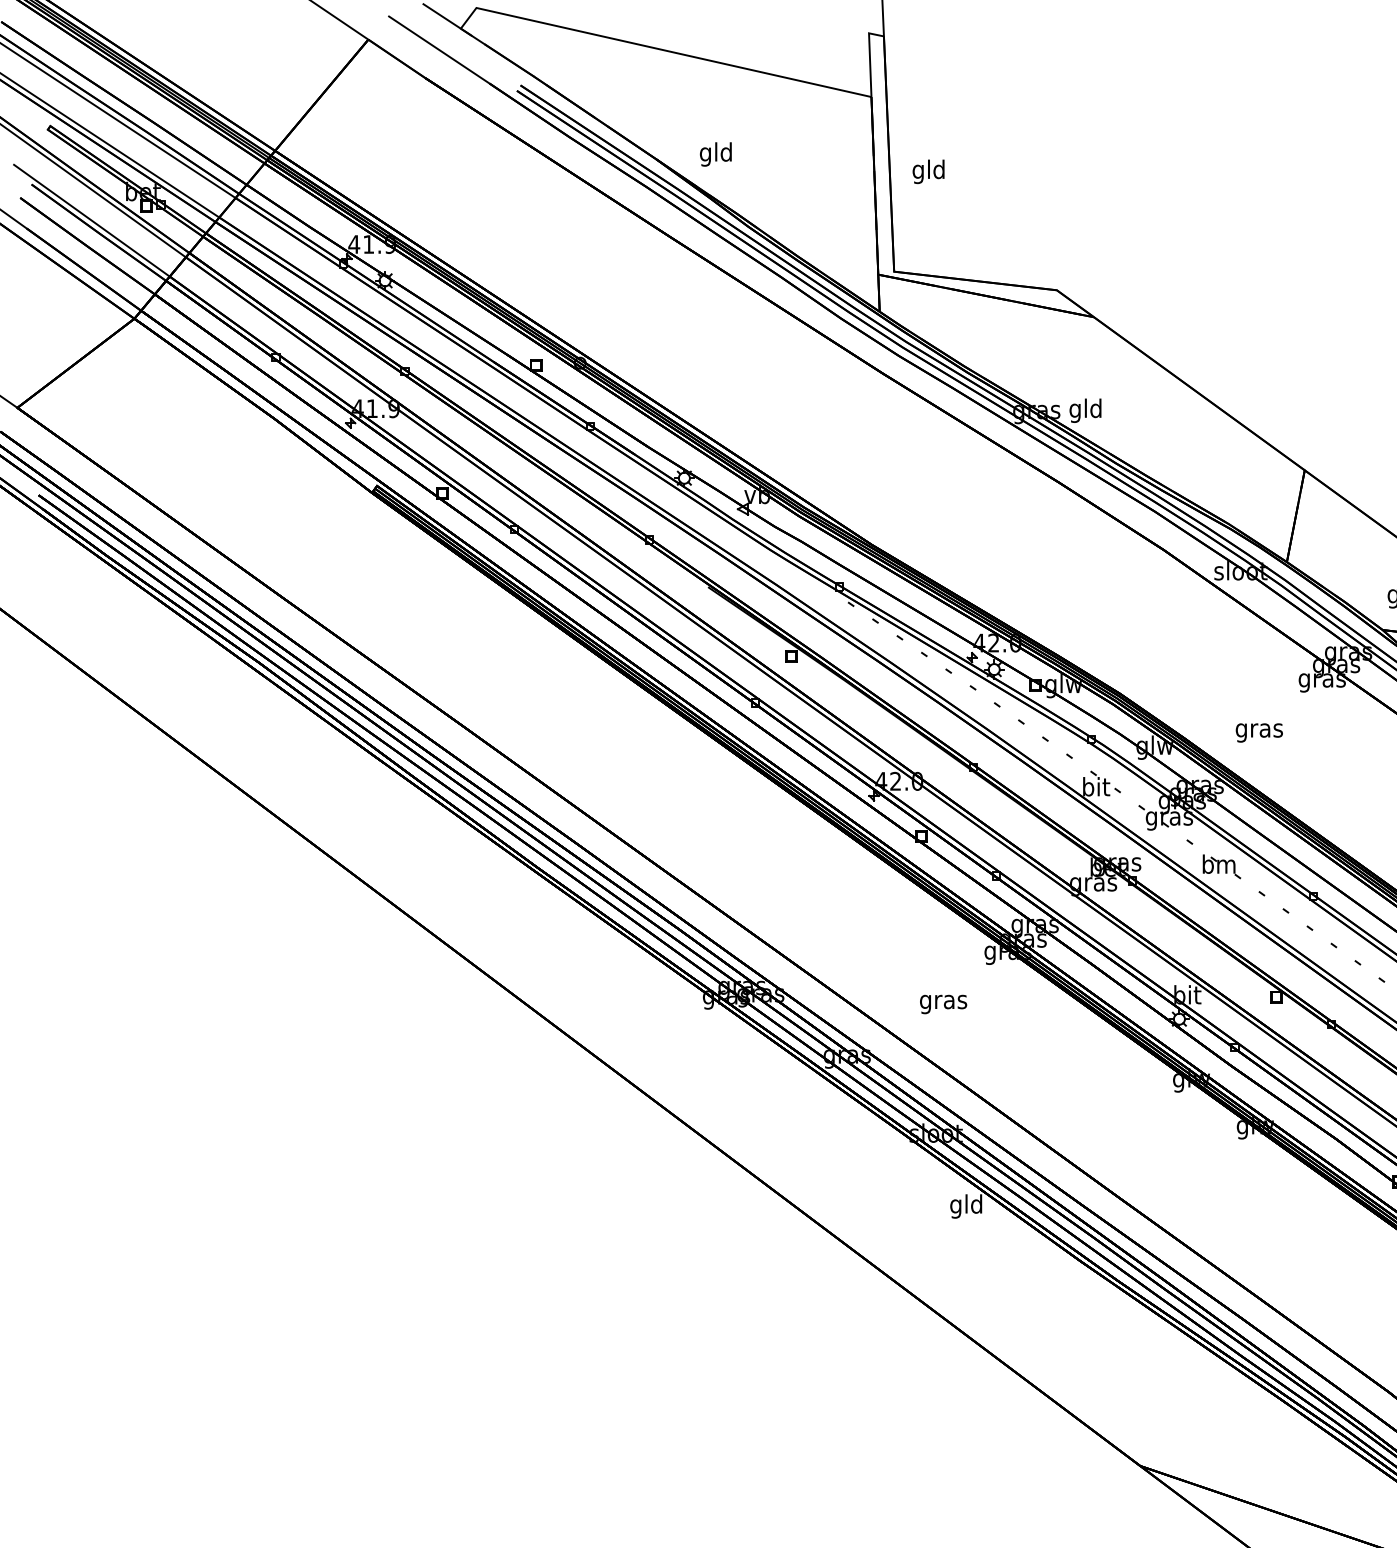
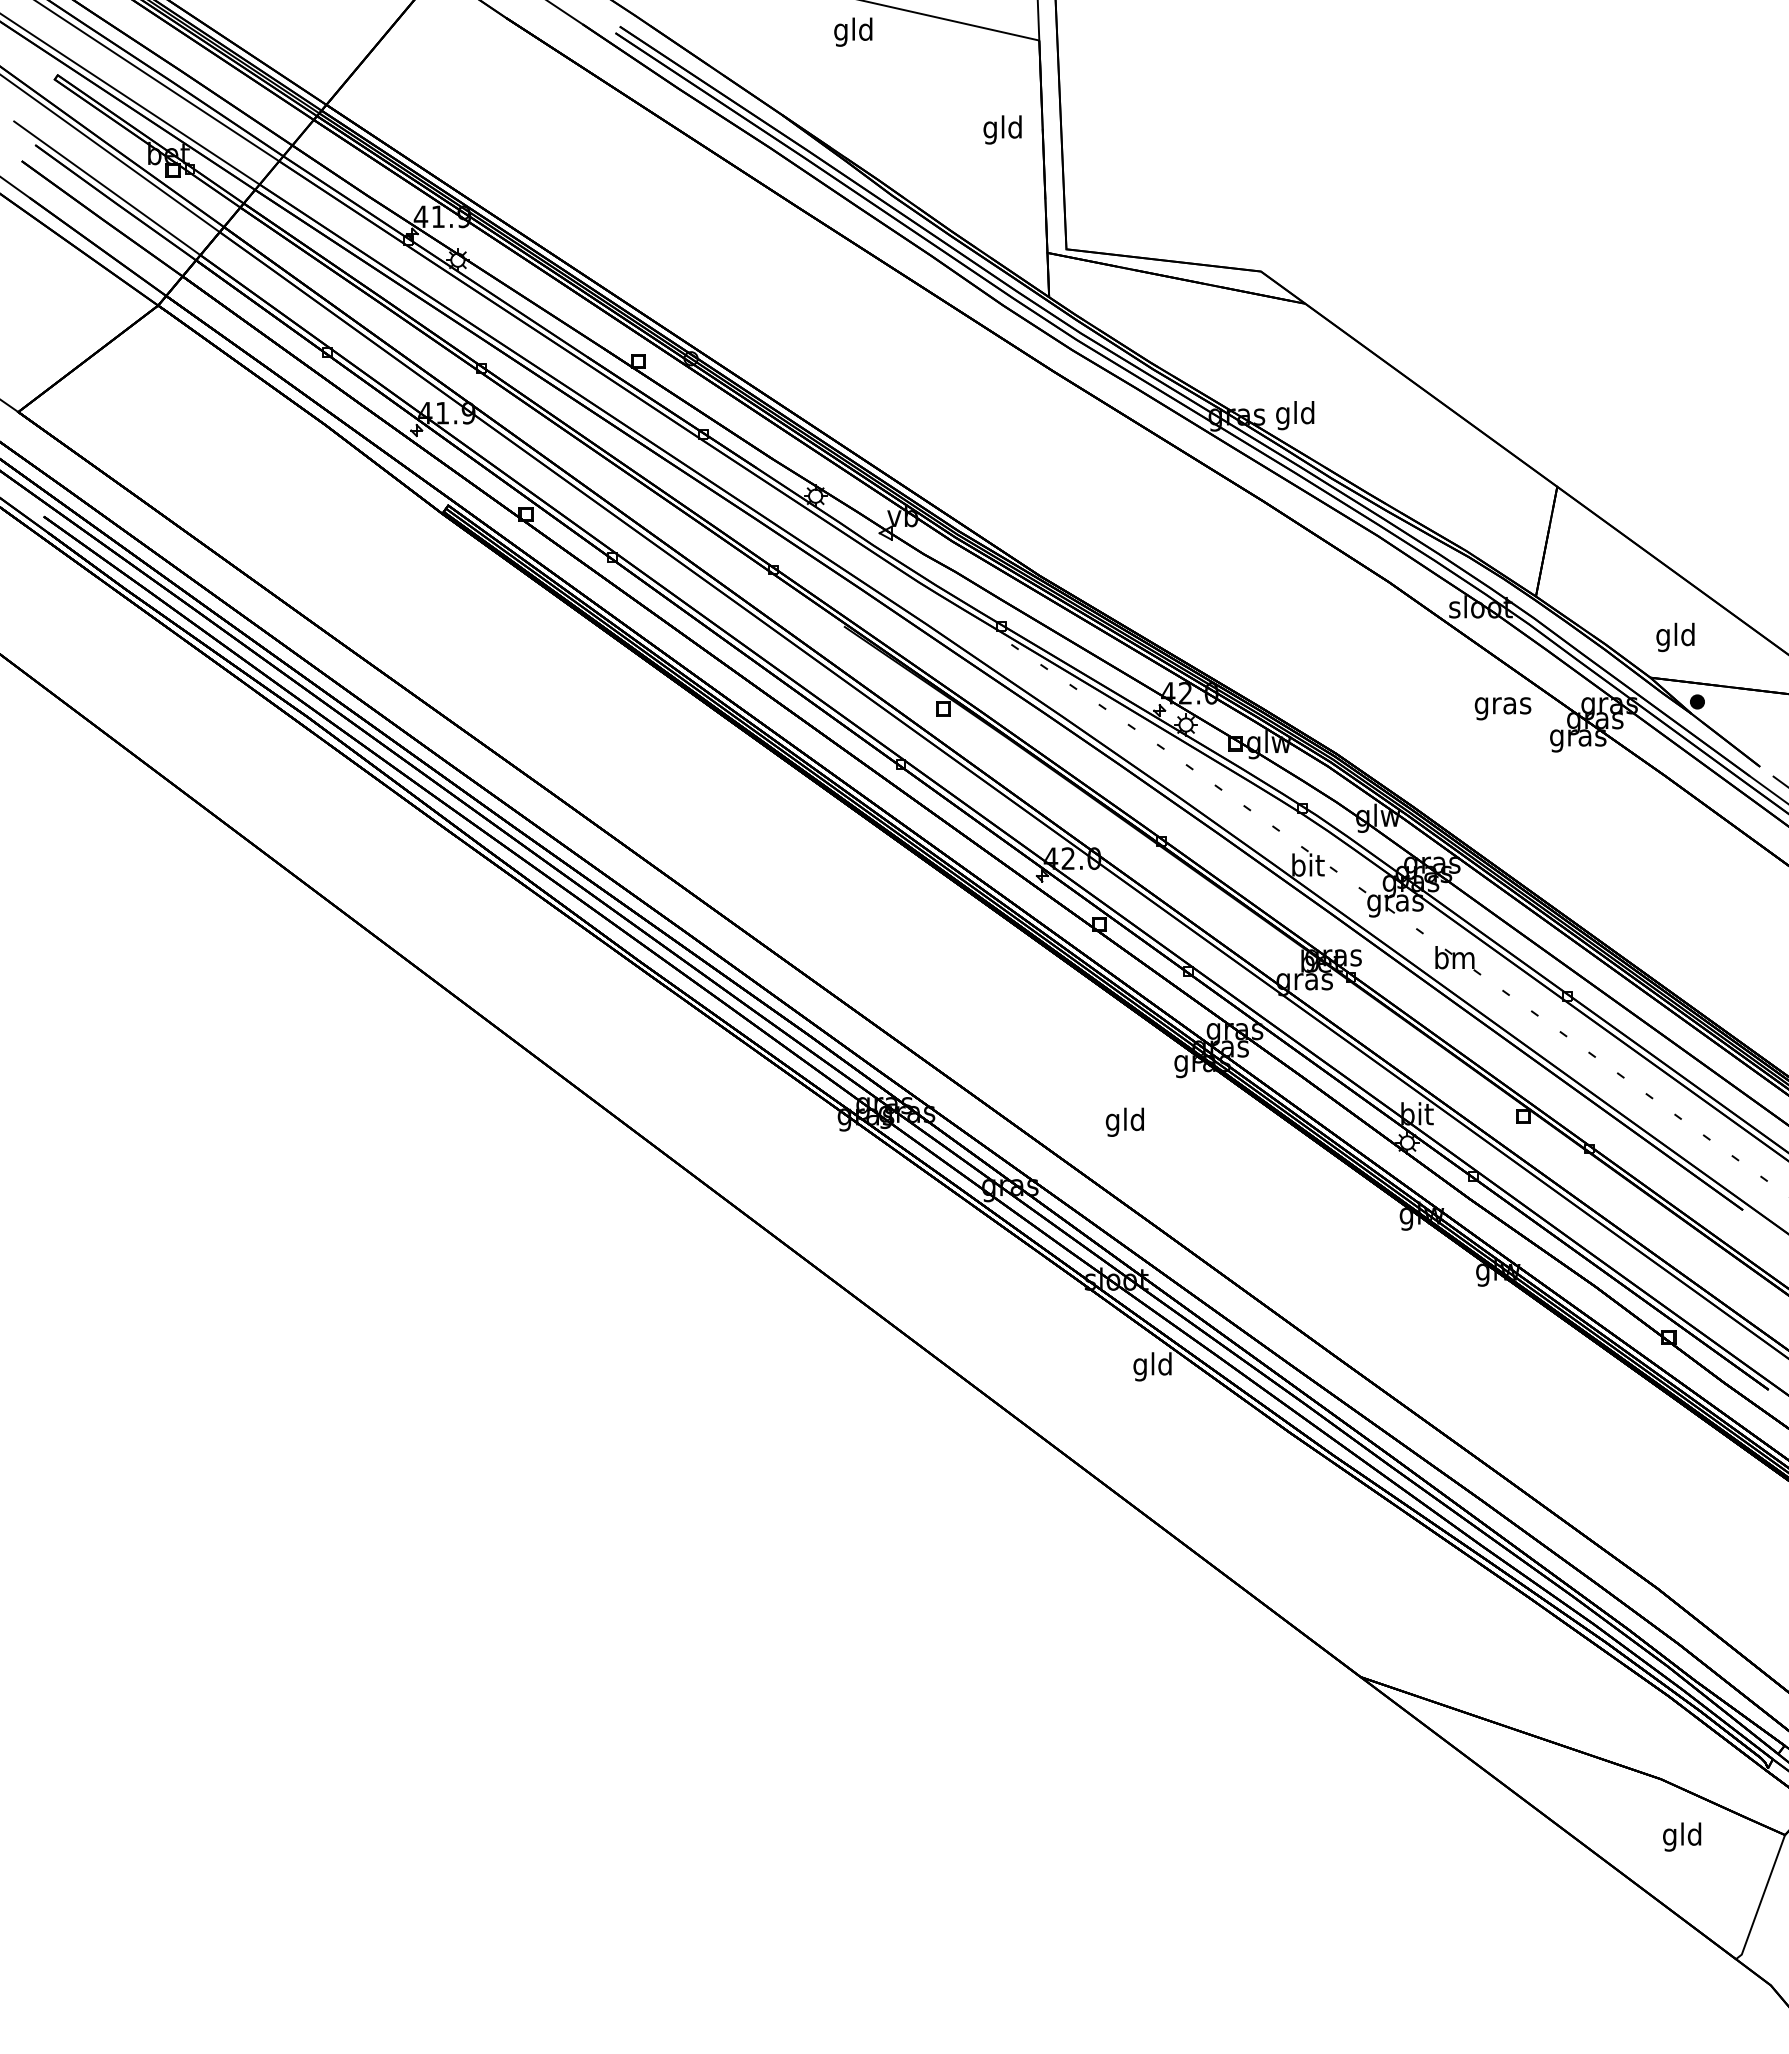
text: (716, 153) -> (853, 31), moved
text: (928, 171) -> (1002, 129), moved
text: (1258, 732) -> (1502, 708), moved
text: (943, 1001) -> (1125, 1121), gras -> gld

